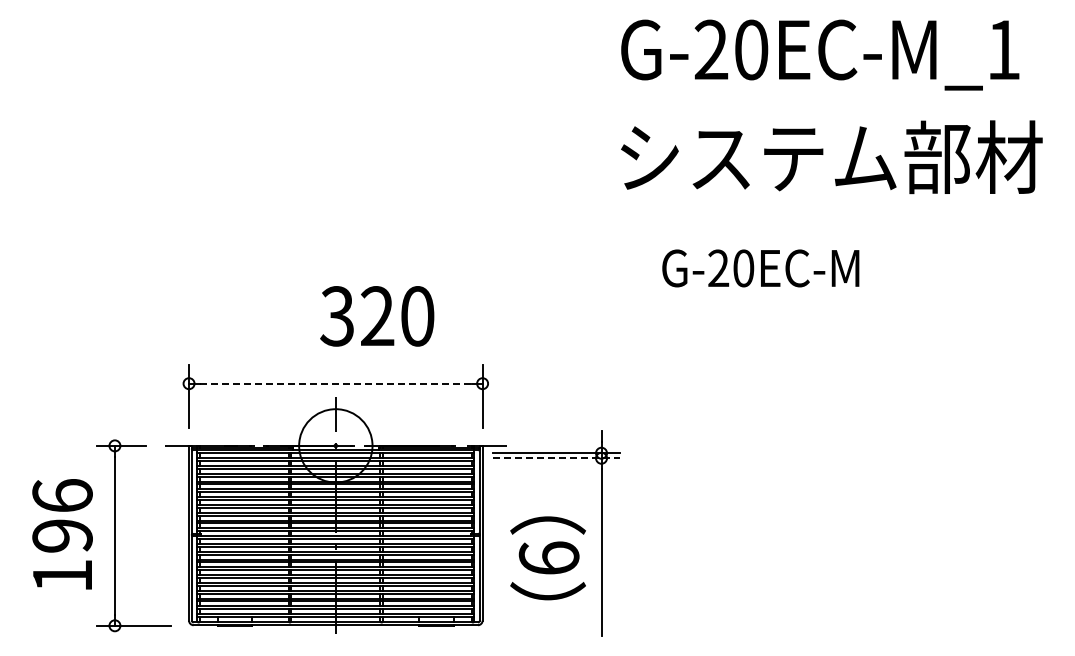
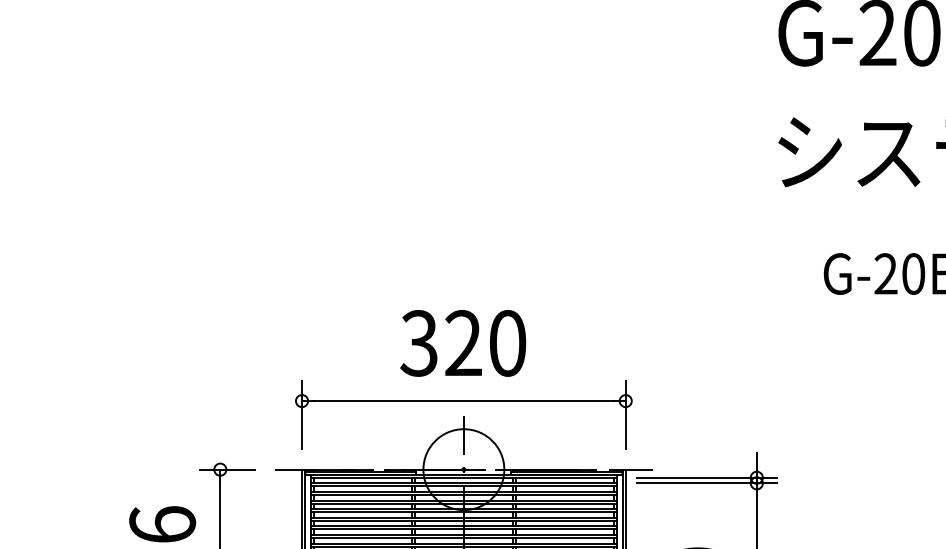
text: (377, 316) -> (463, 343), moved
line: (335, 383) -> (463, 400), dashed -> solid
line: (556, 458) -> (707, 483), dashed -> solid

